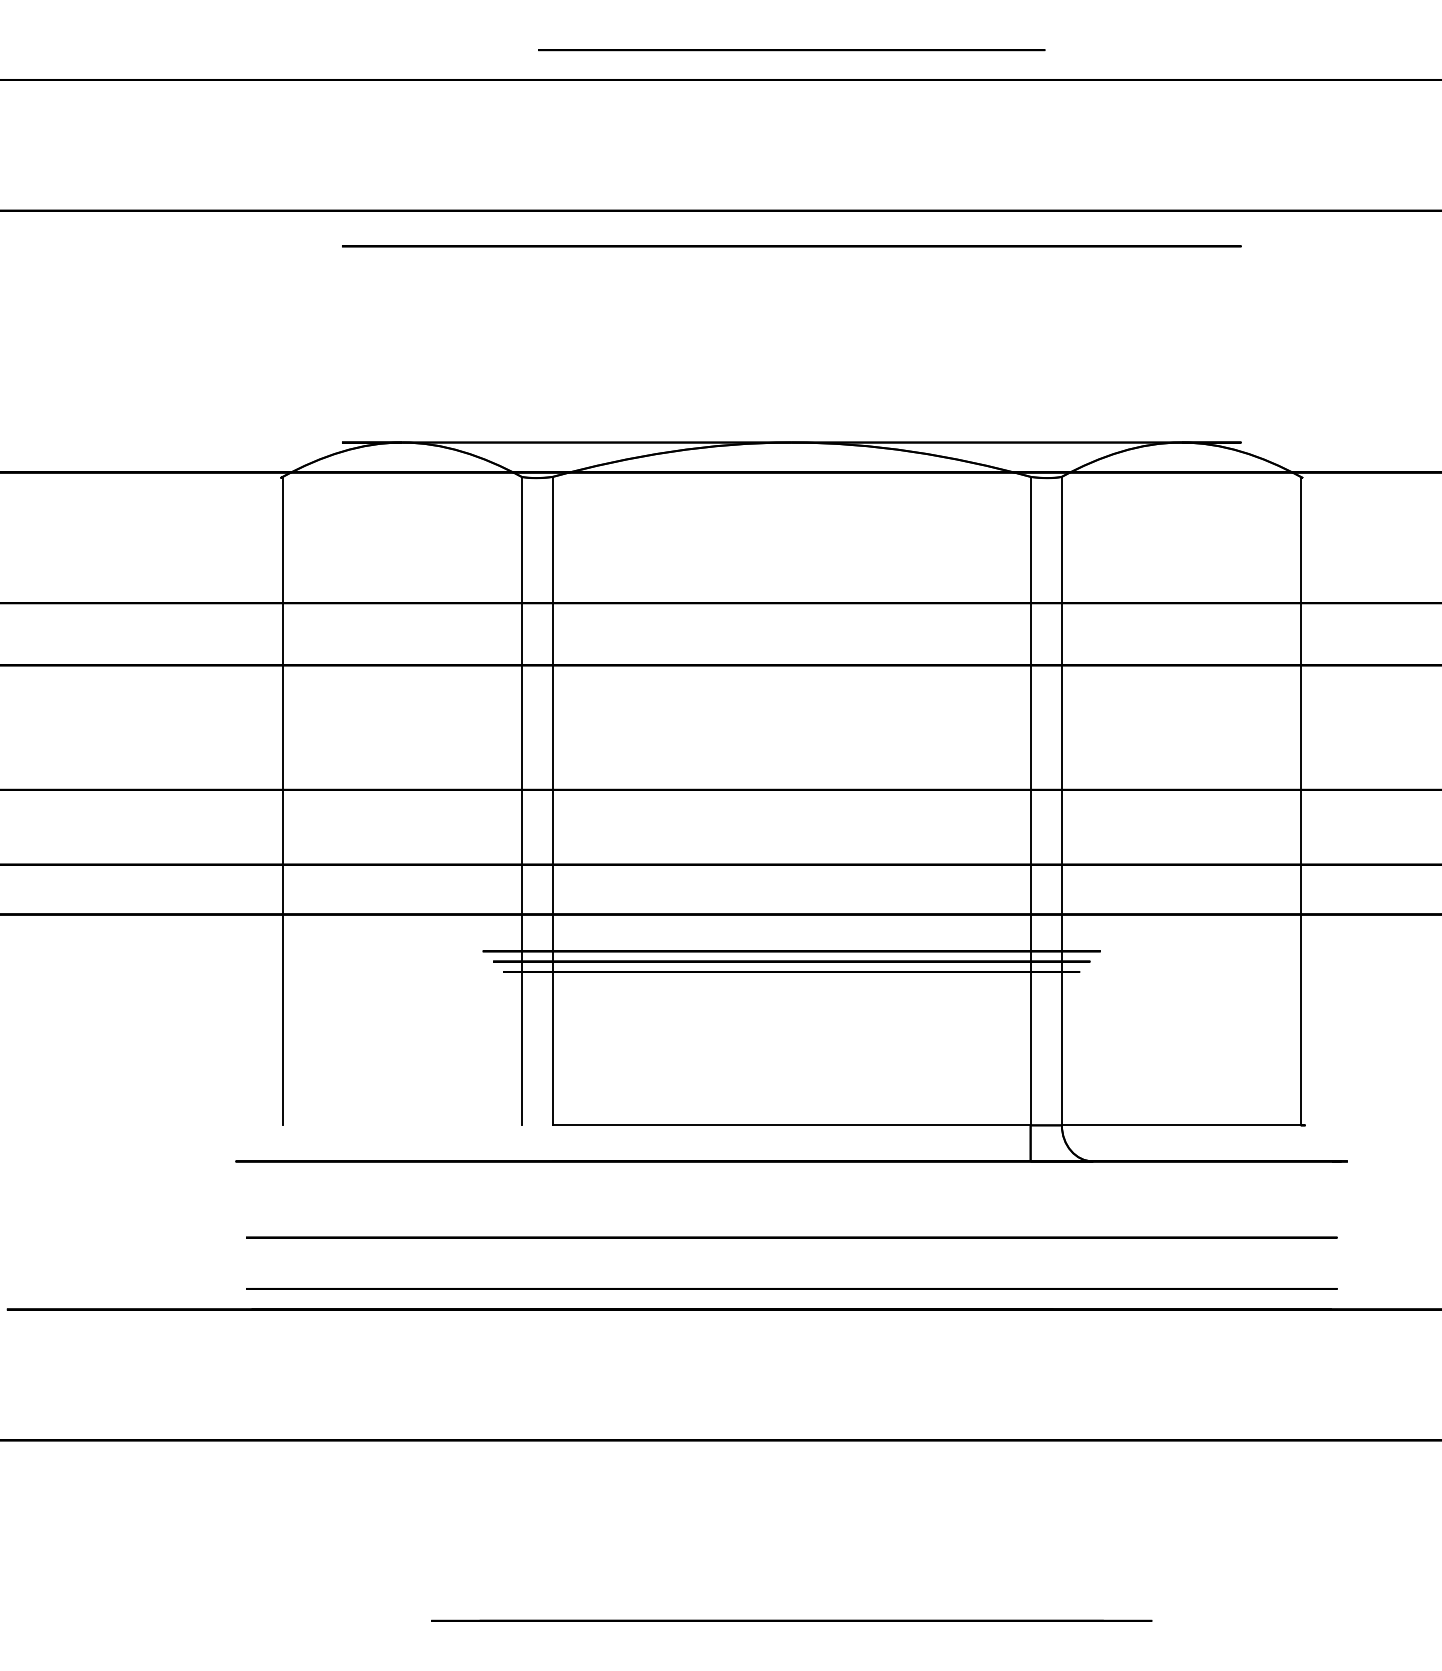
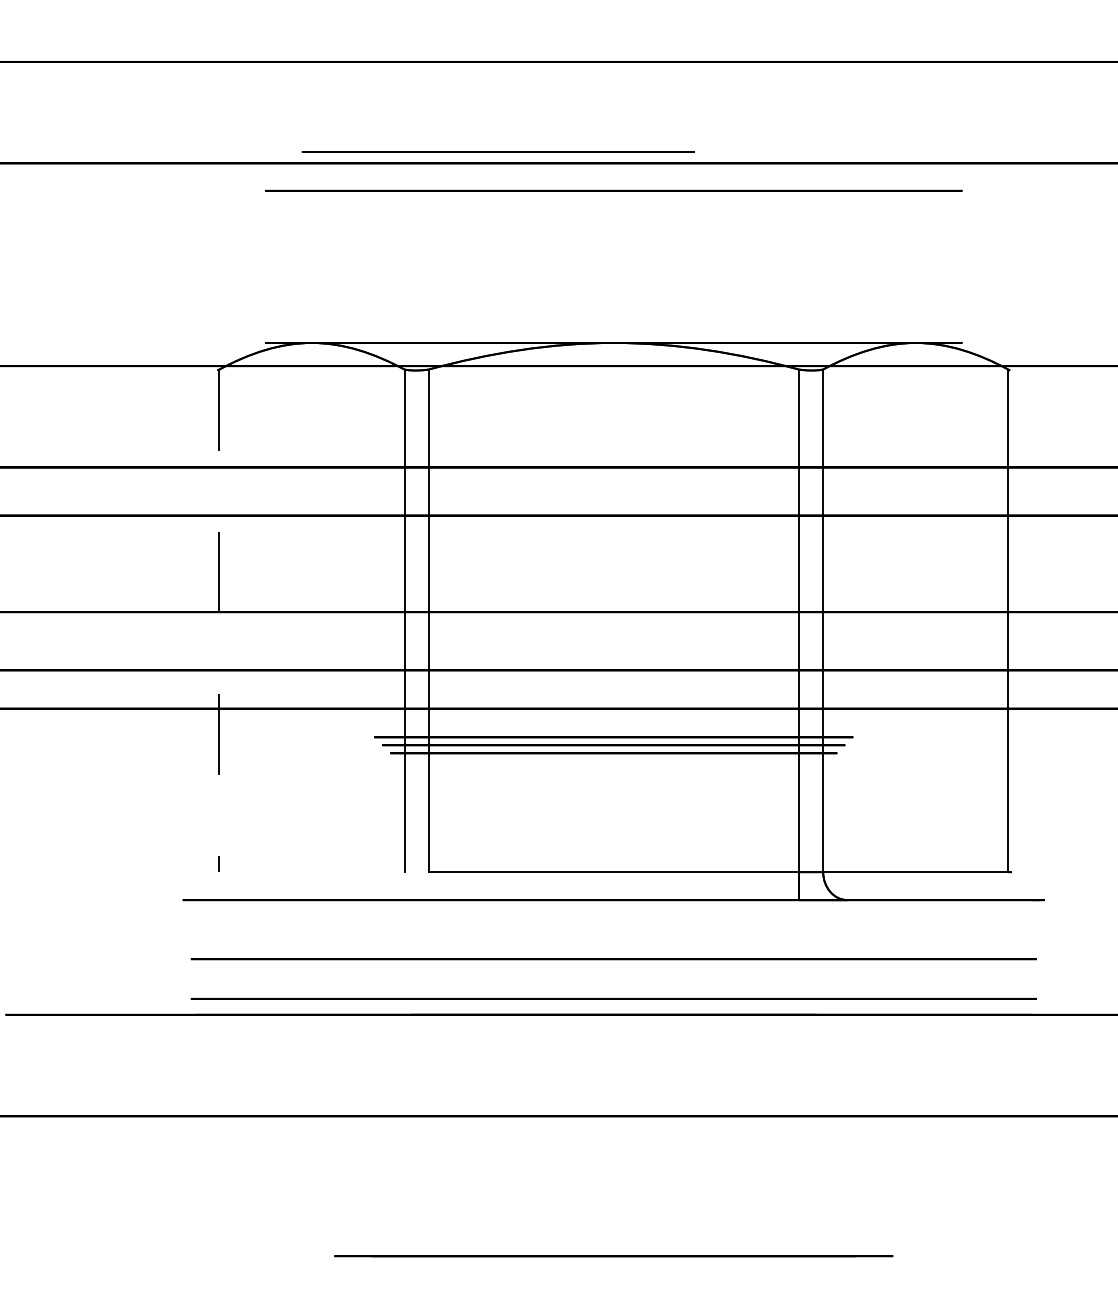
circle: (791, 50) -> (498, 152), moved
line: (282, 801) -> (219, 621), solid -> dashed

